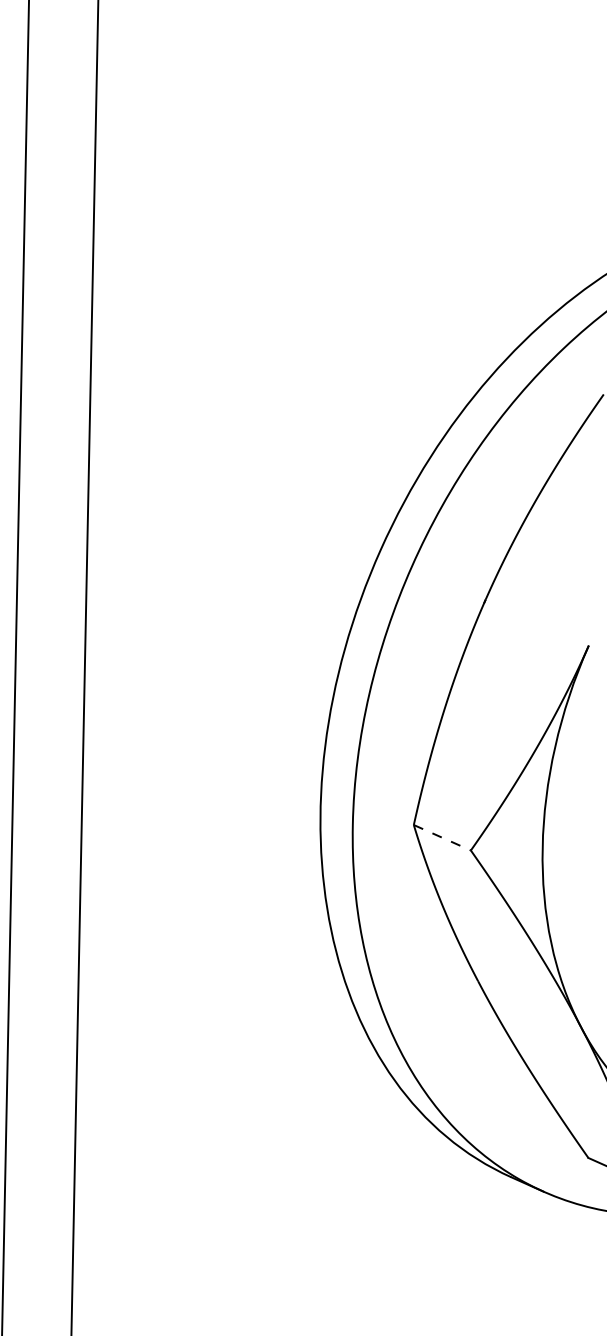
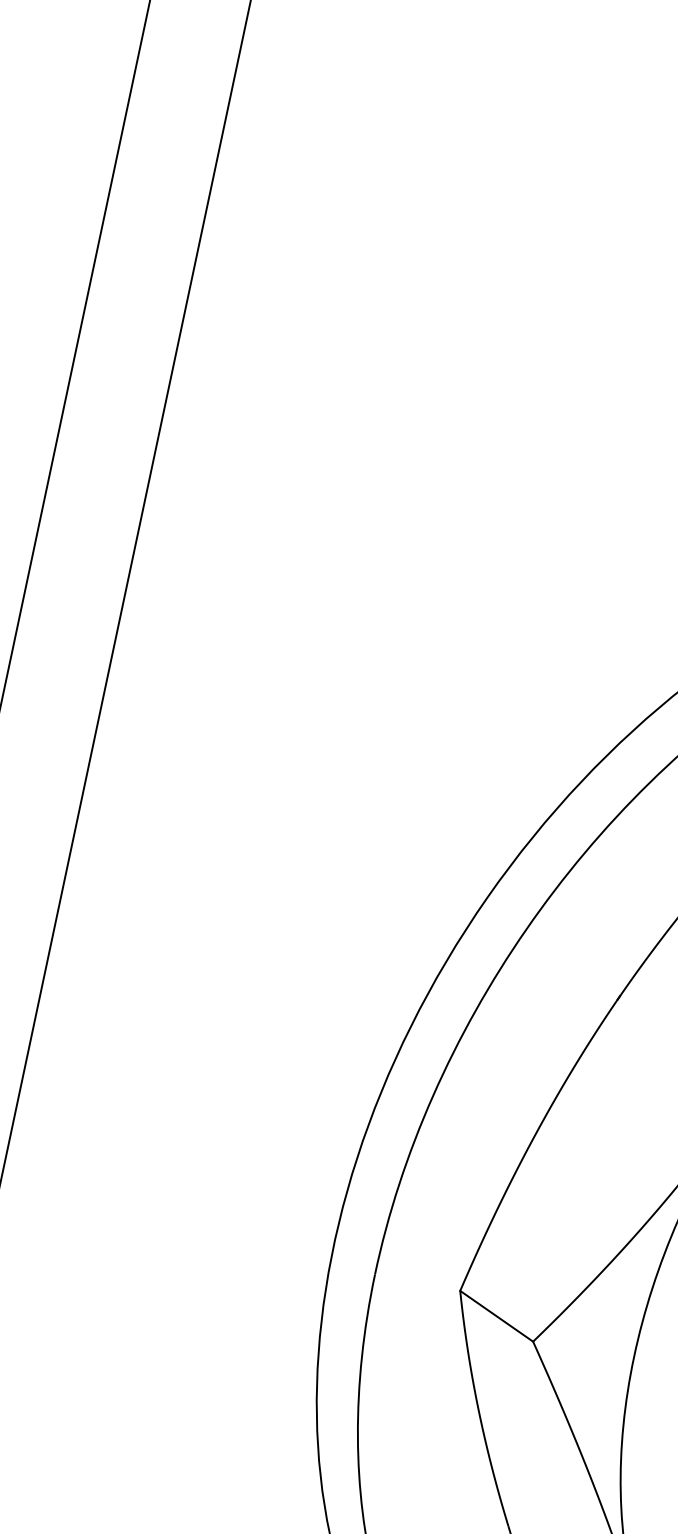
line: (442, 837) -> (496, 1315), dashed -> solid

